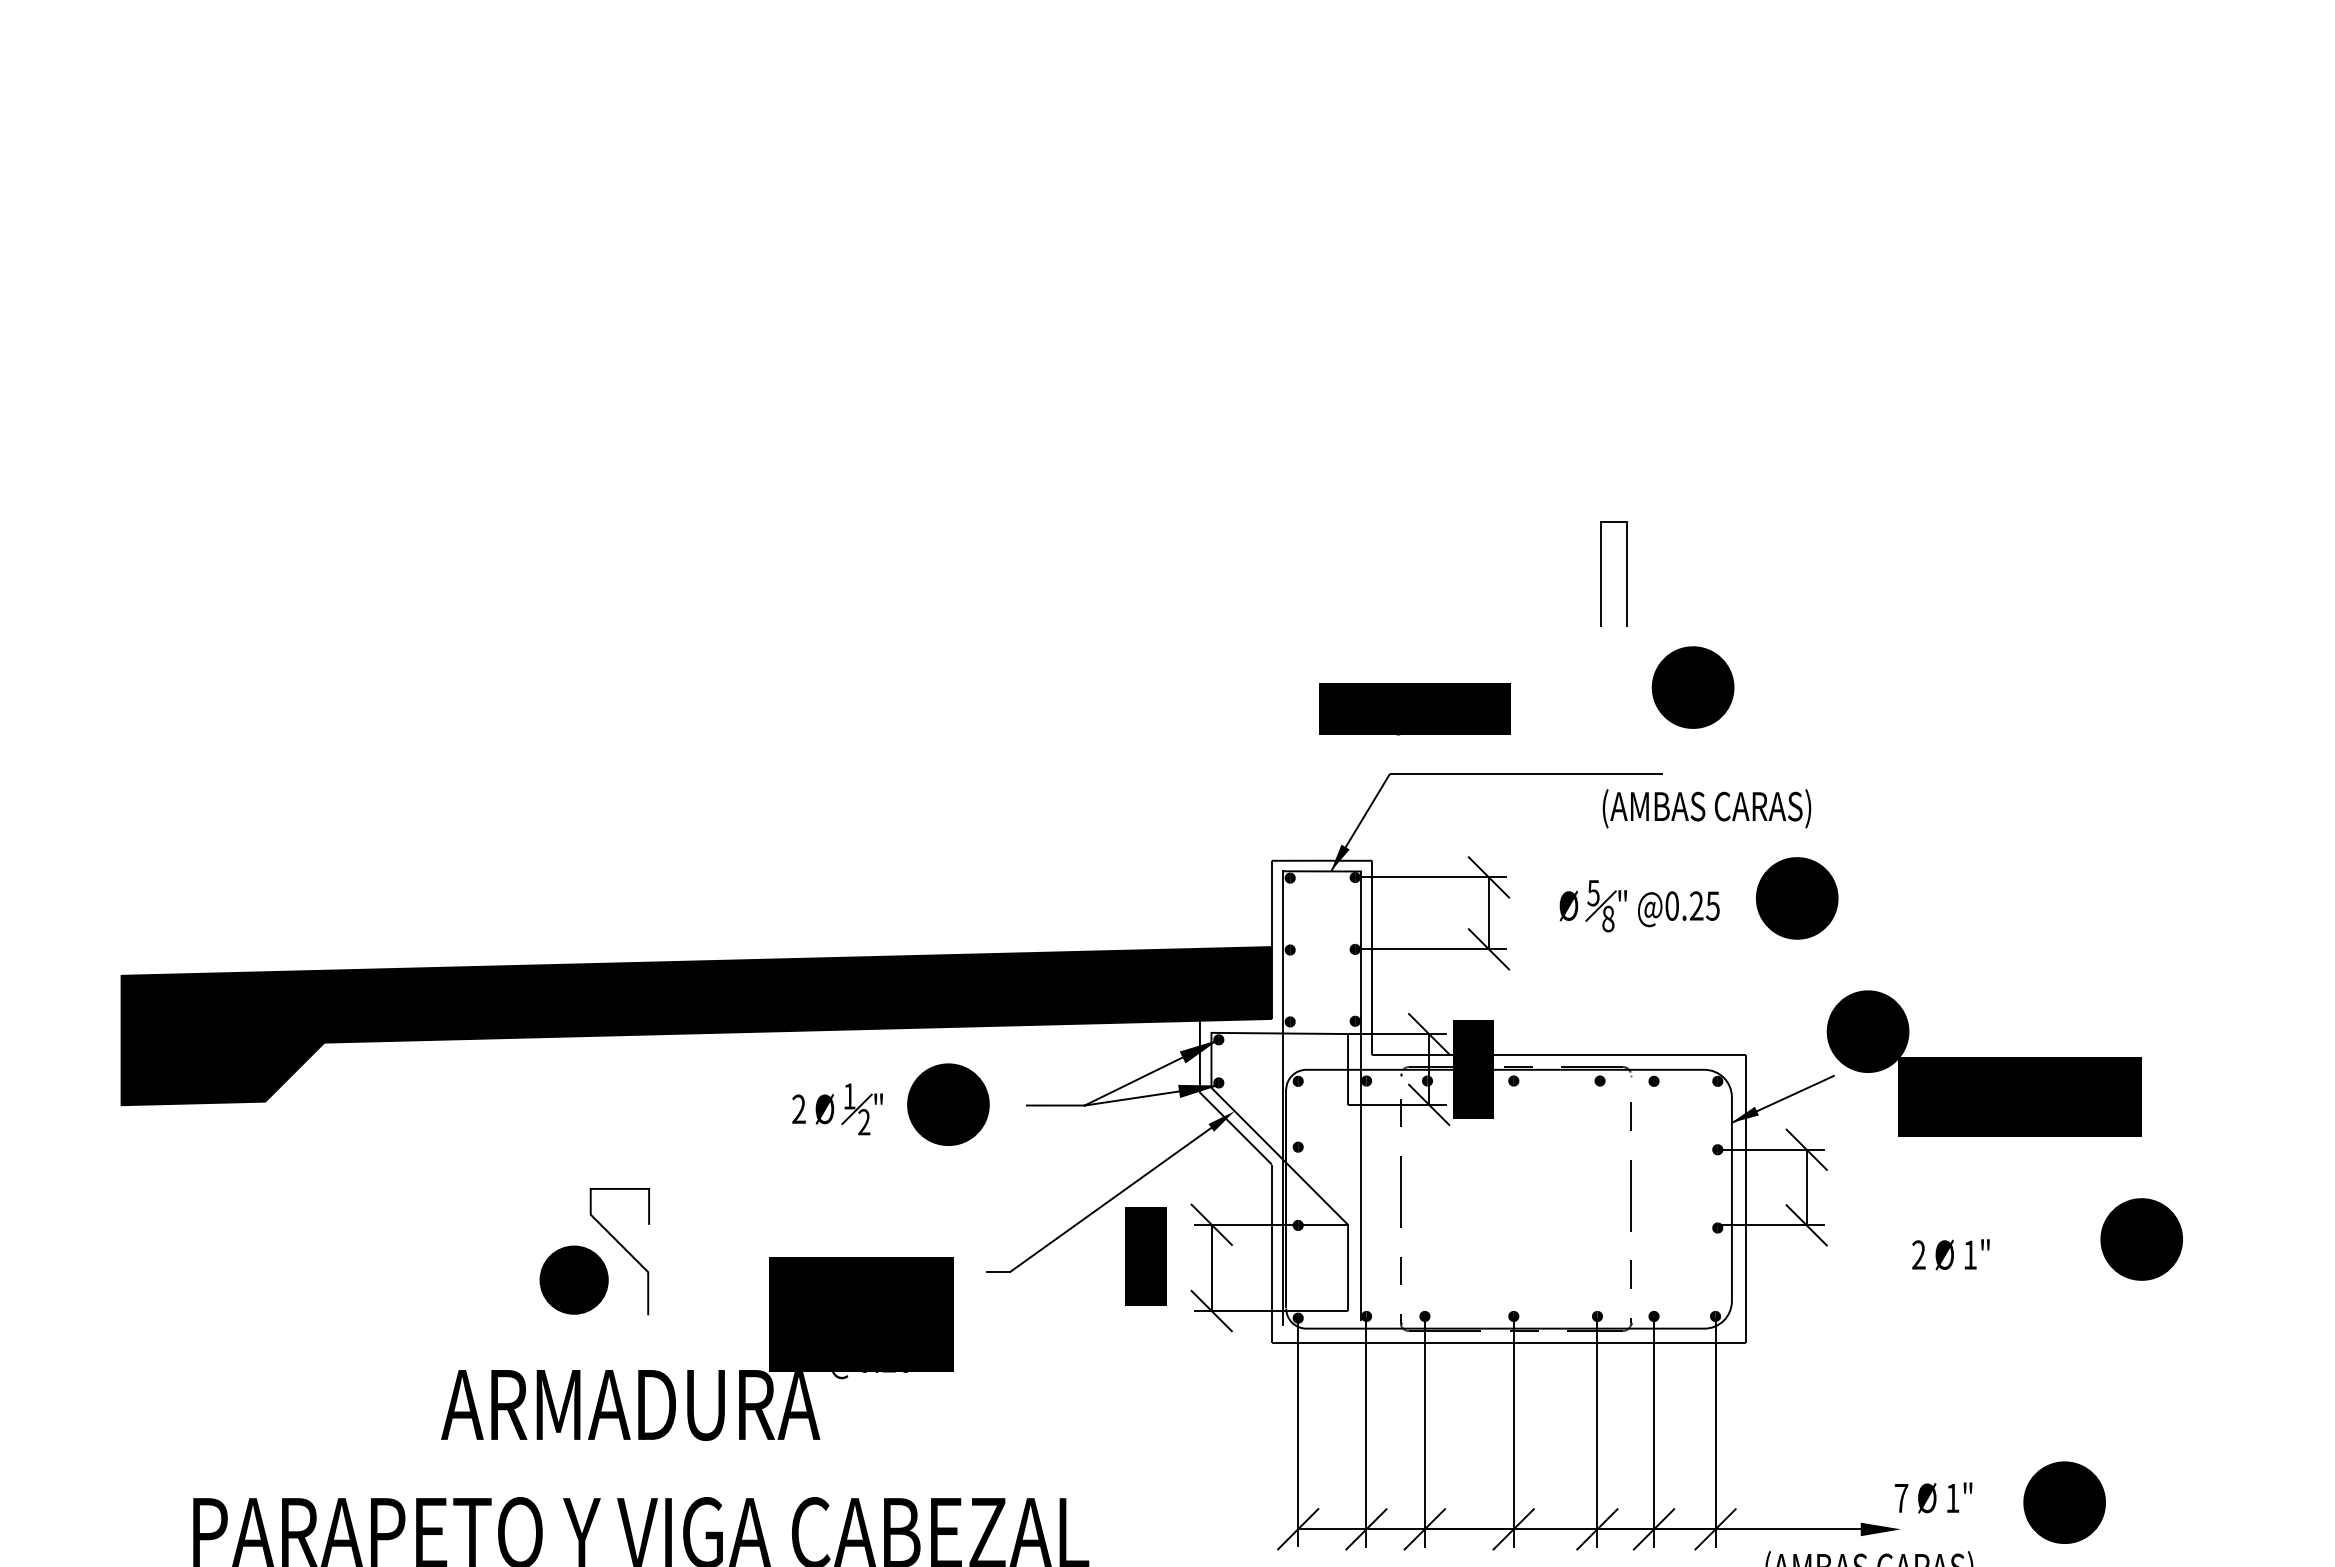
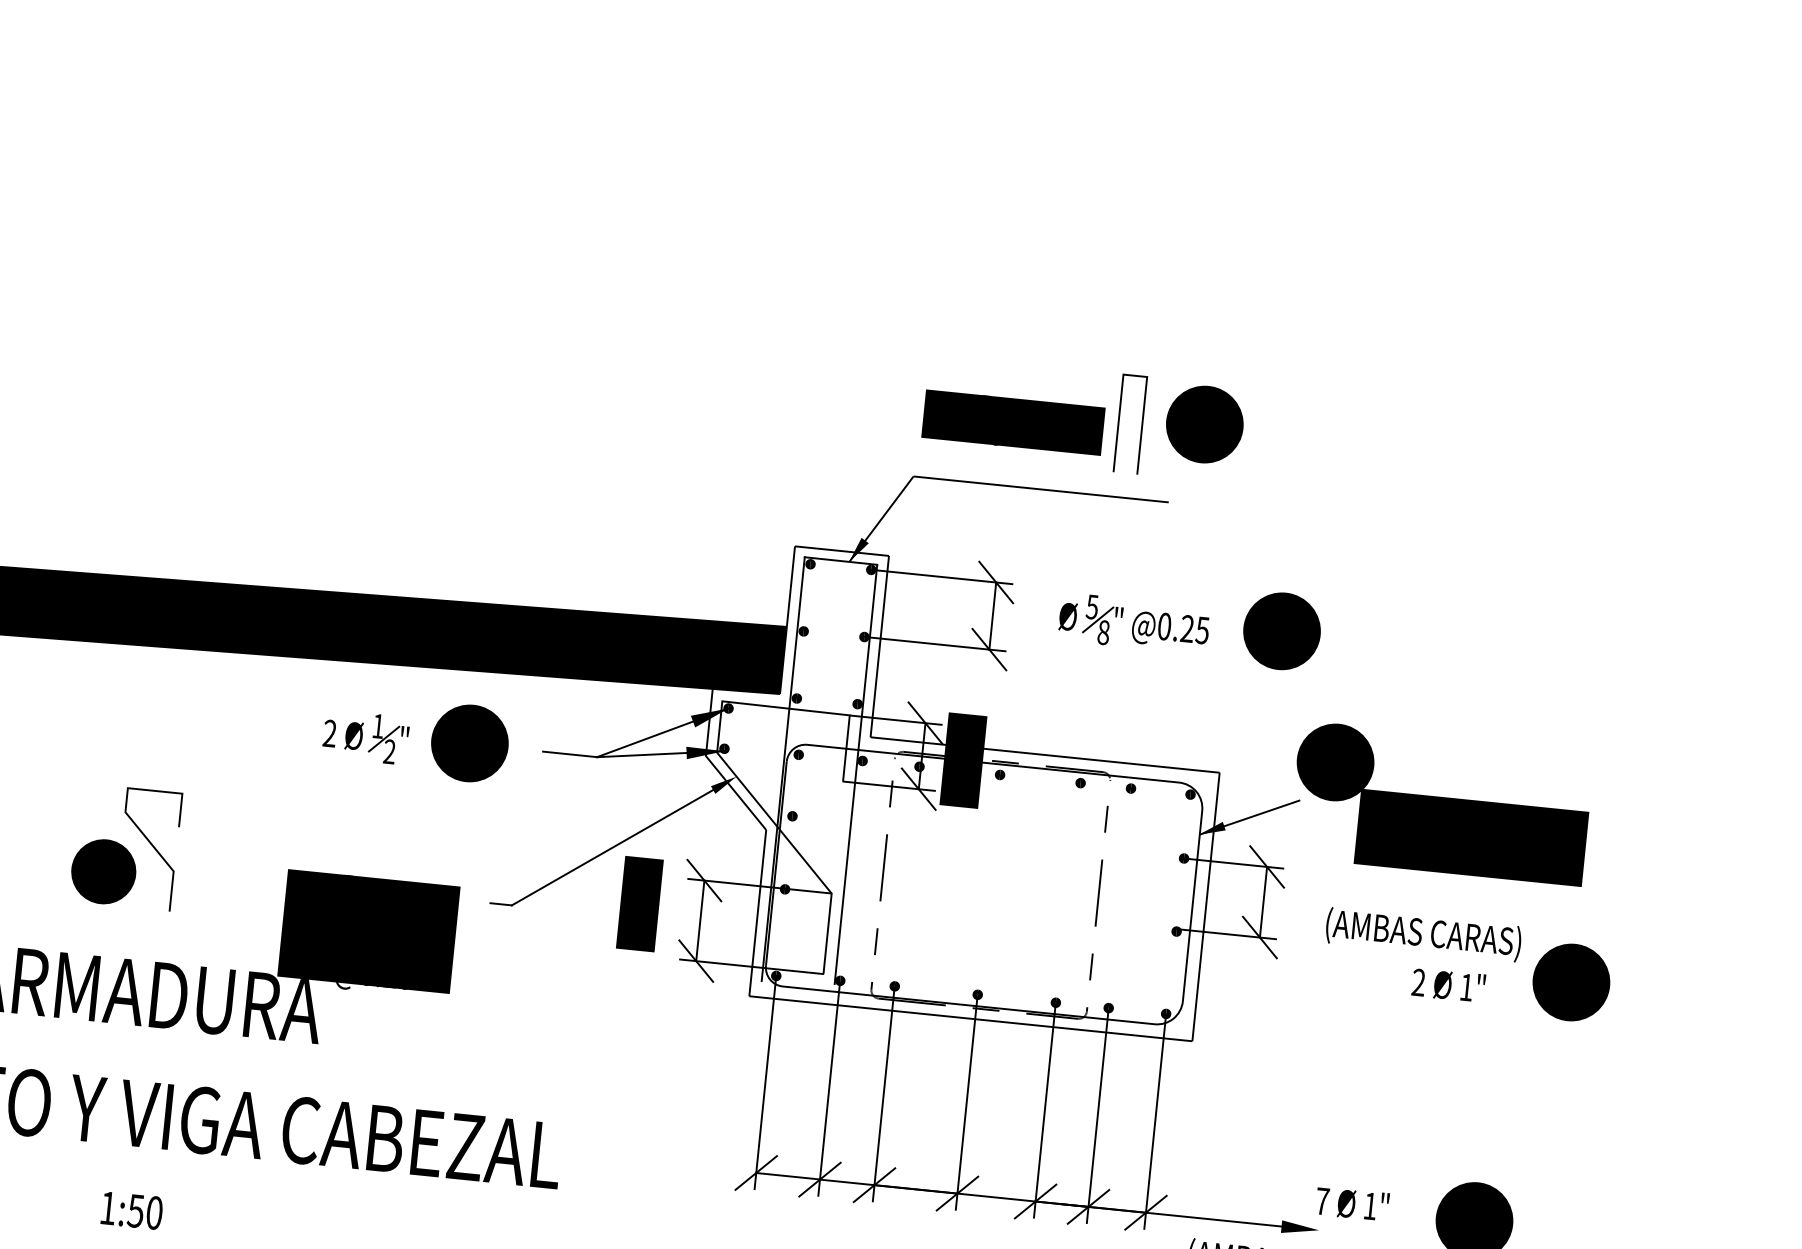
line: (1601, 573) -> (1118, 422), moved
part: (1414, 709) -> (1012, 422), moved
text: (1706, 808) -> (1423, 934), moved
text: (1950, 1254) -> (1448, 985), moved

